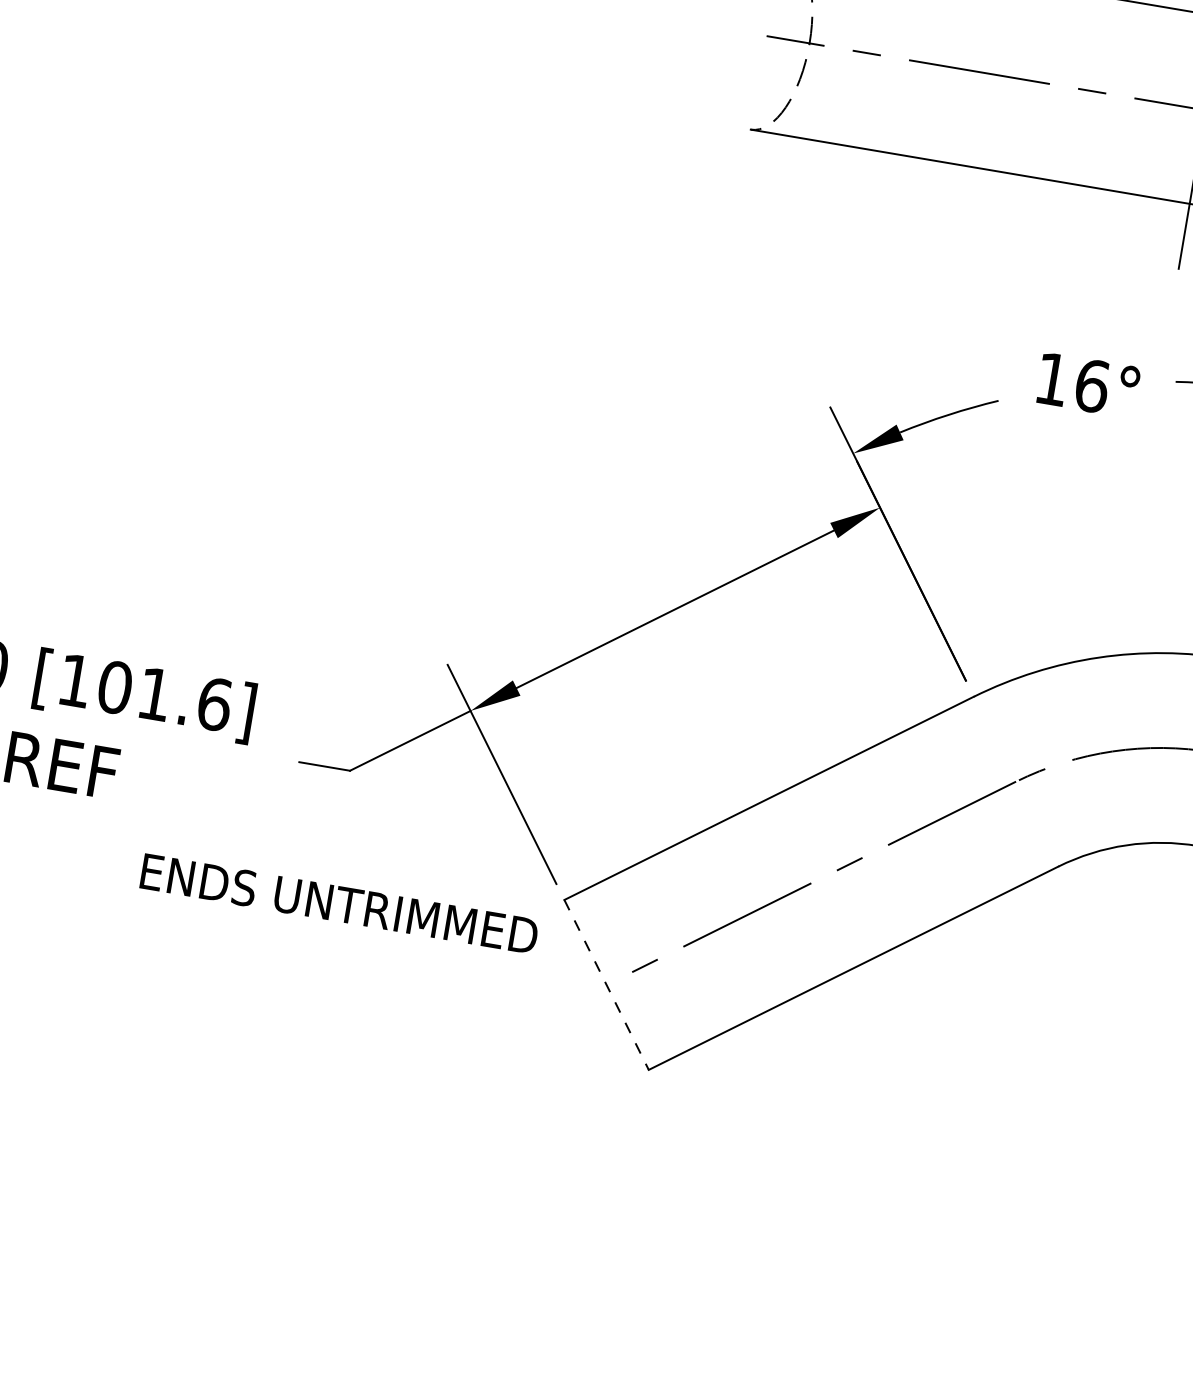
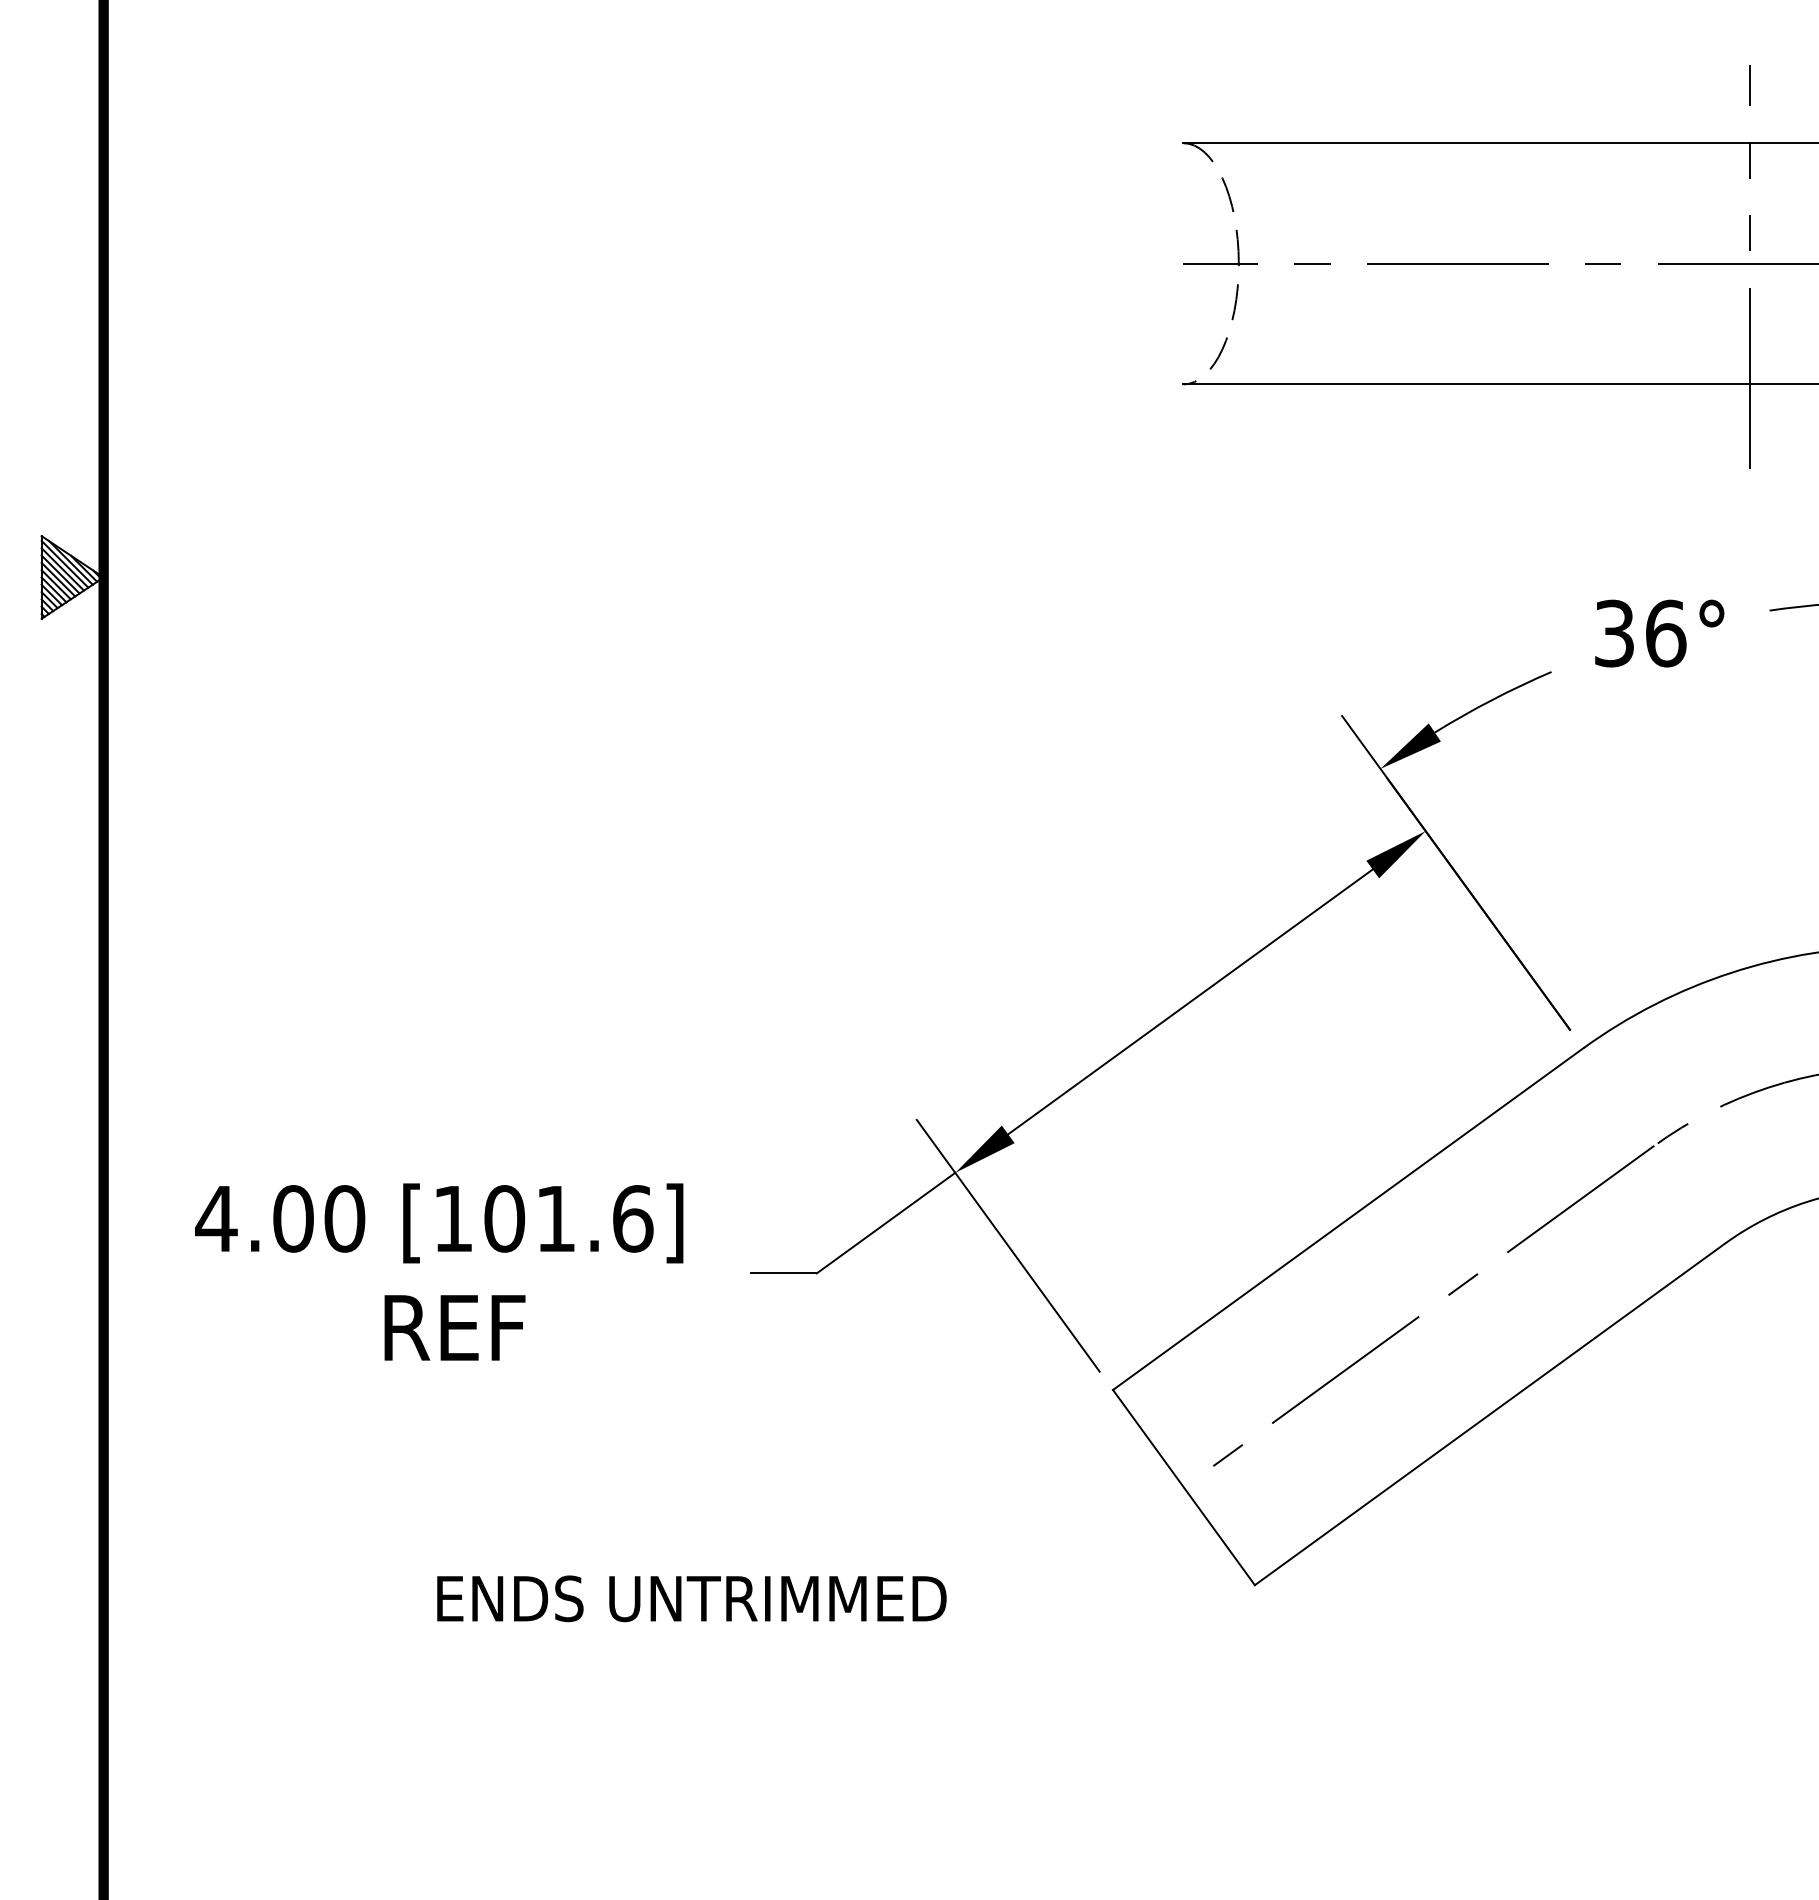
text: (1052, 379) -> (1614, 633), 16° -> 36°
text: (339, 903) -> (691, 1598), moved
line: (606, 984) -> (1183, 1487), dashed -> solid

